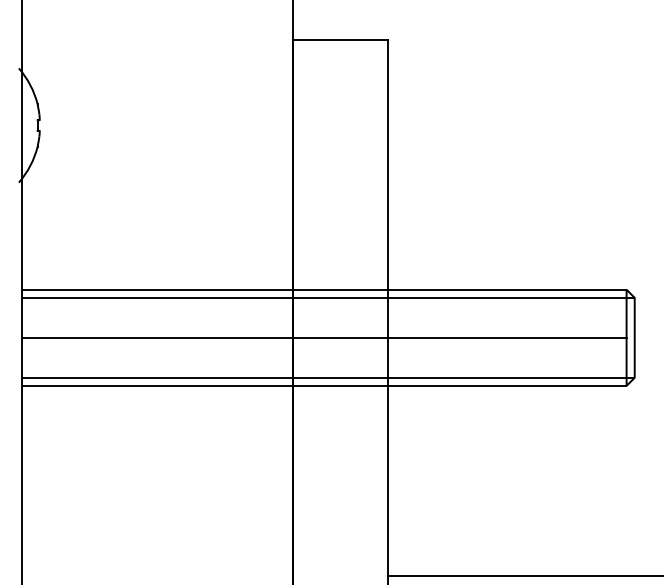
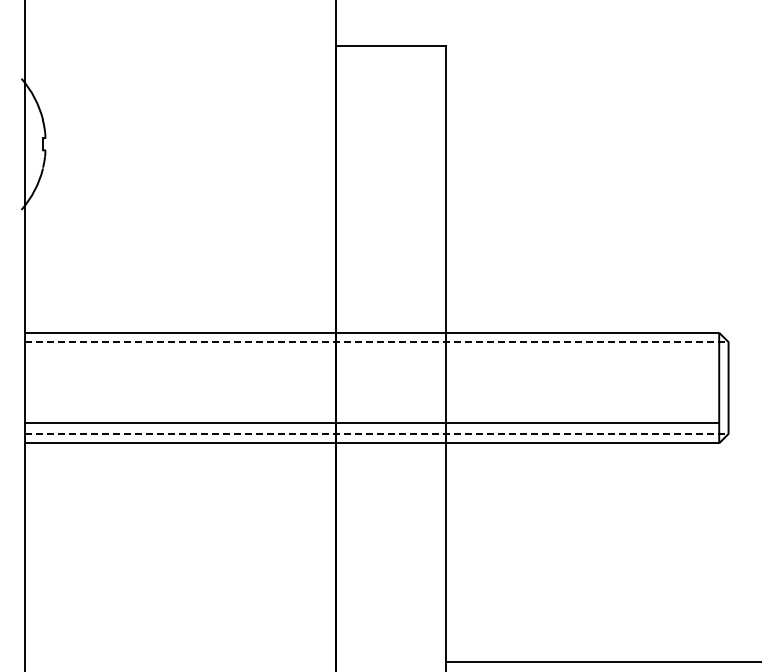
line: (328, 298) -> (376, 342), solid -> dashed
line: (323, 338) -> (371, 423), moved
line: (328, 377) -> (376, 433), solid -> dashed

